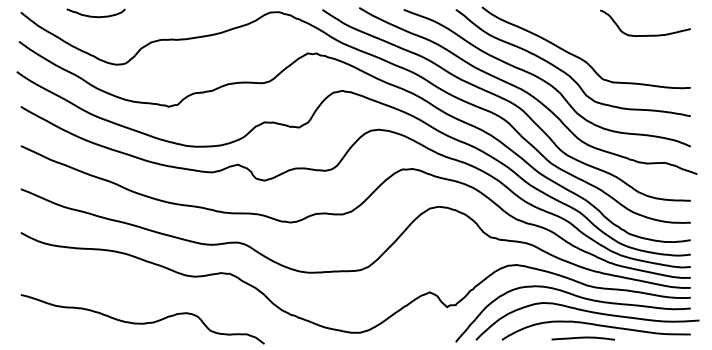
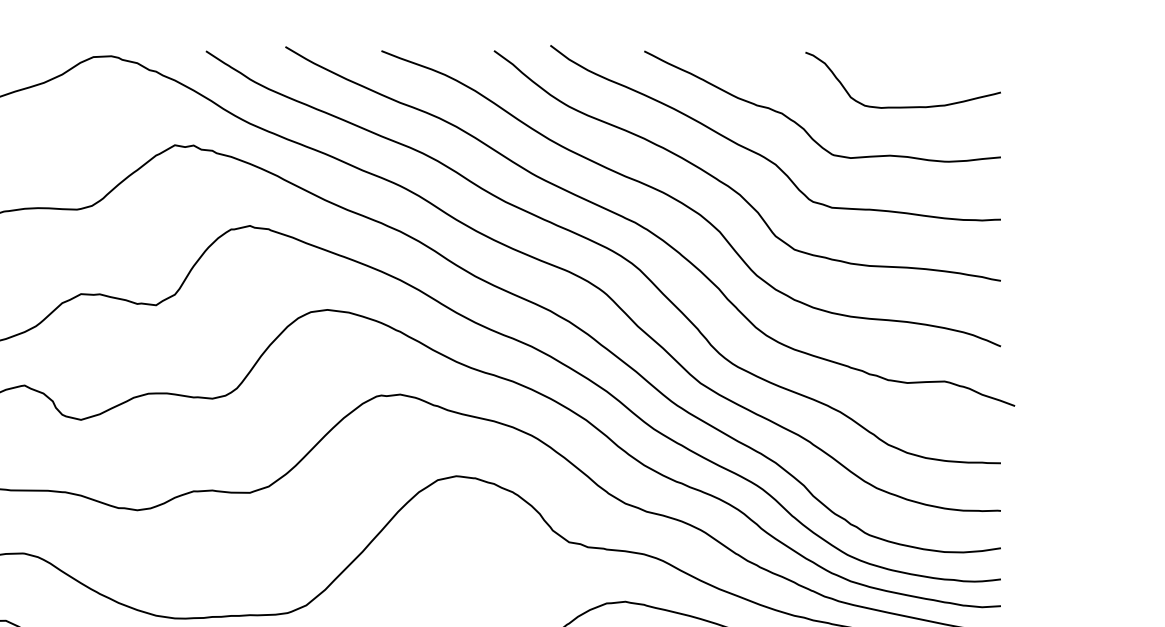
curve: (599, 44) -> (803, 126), added

